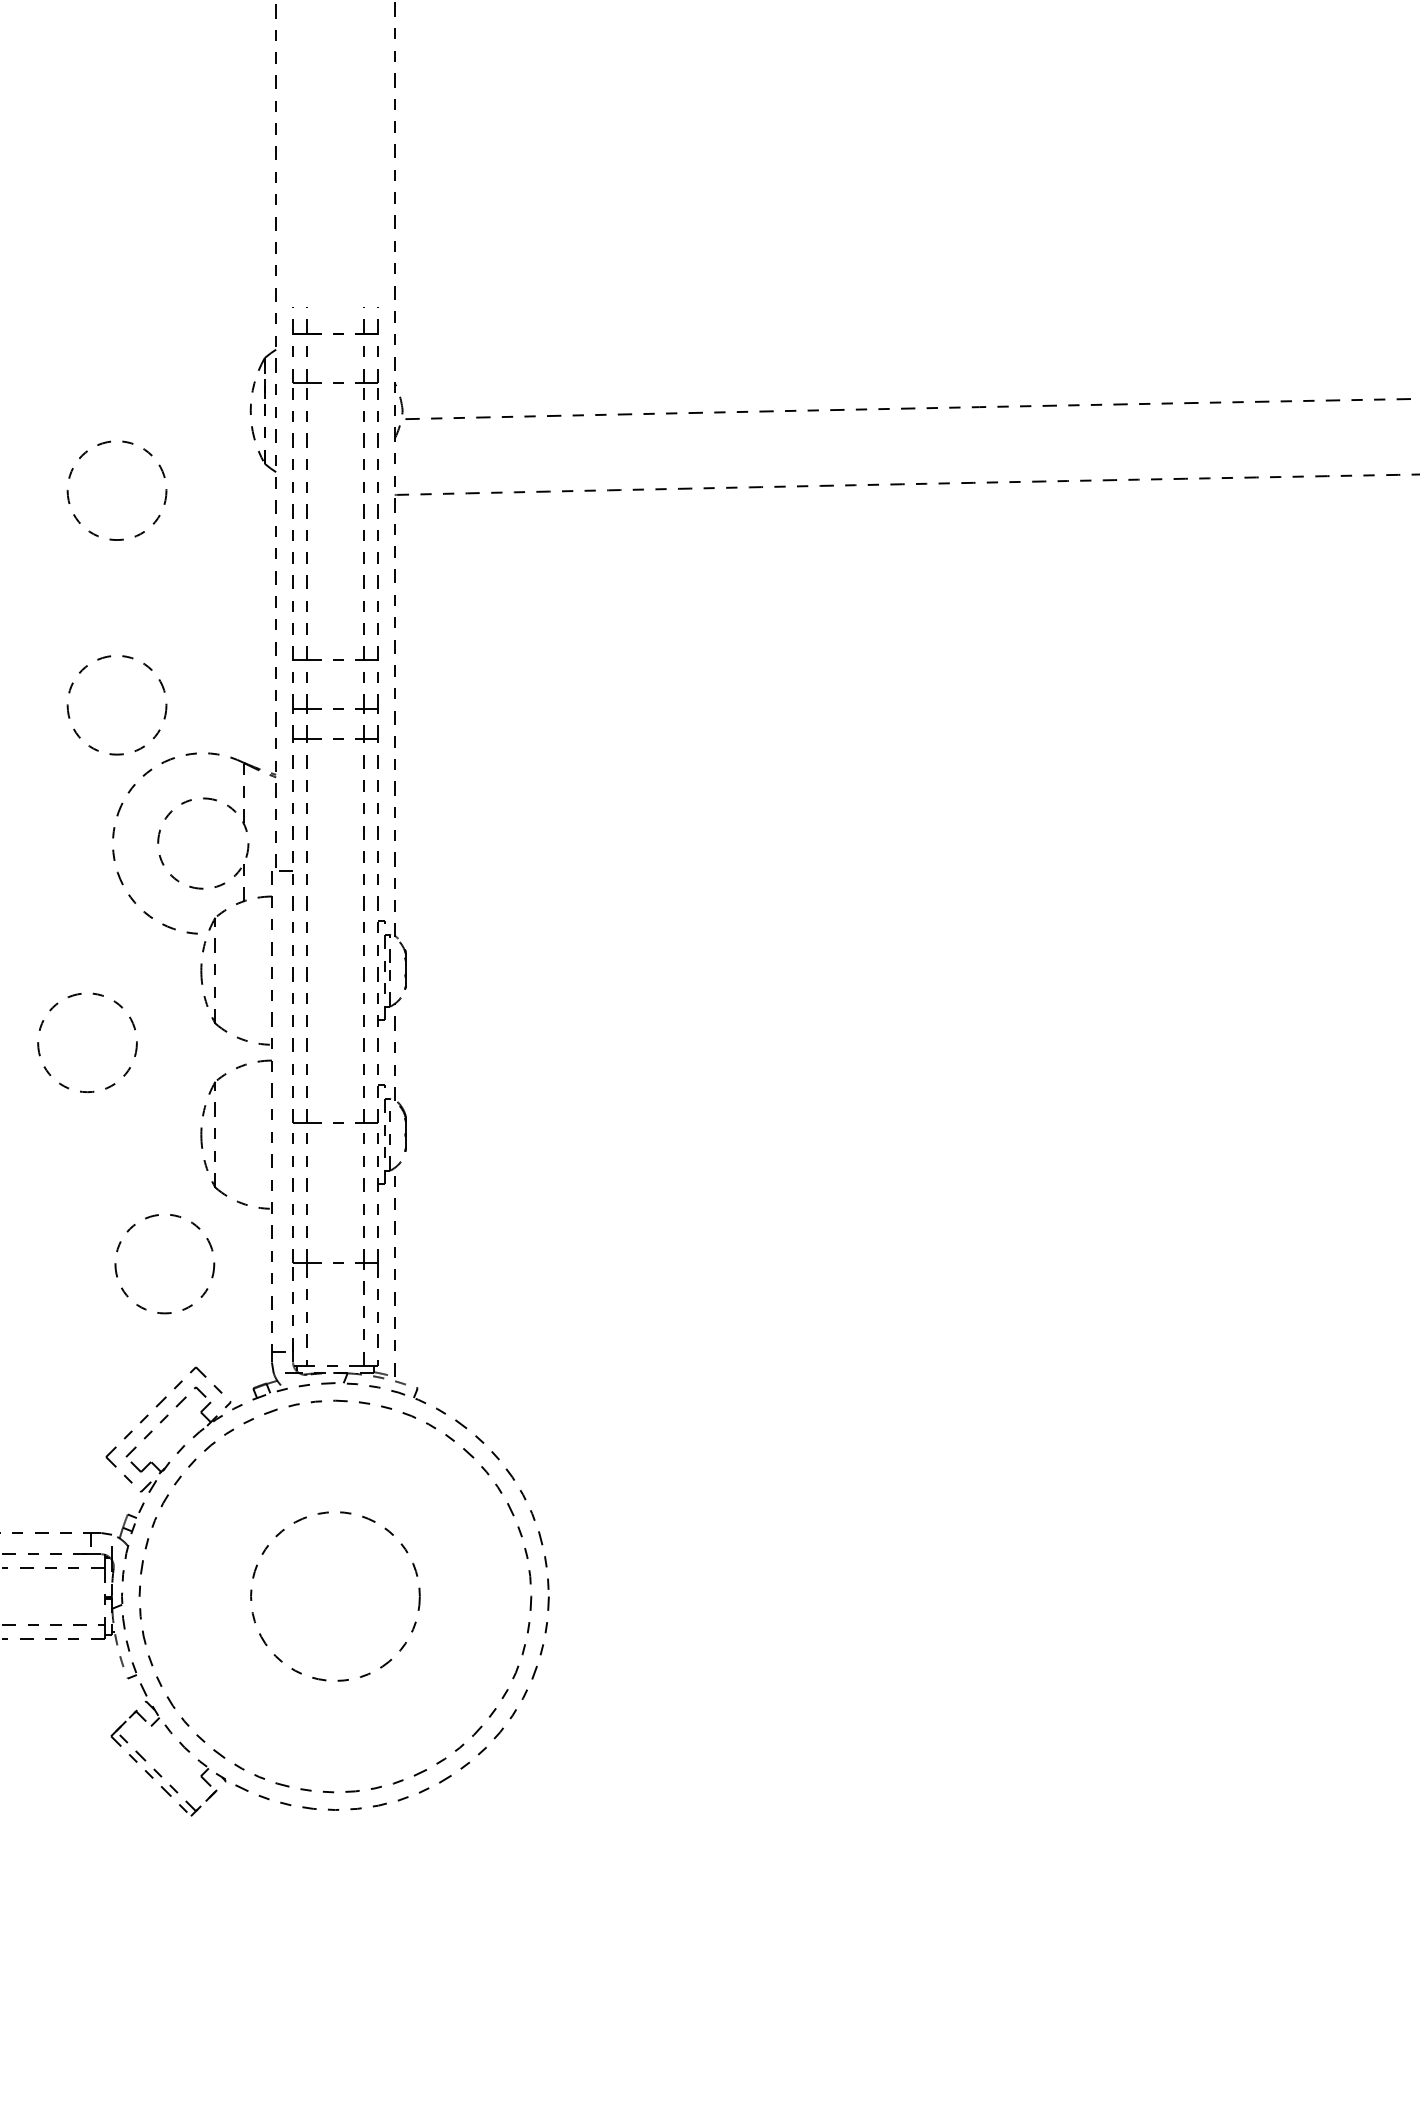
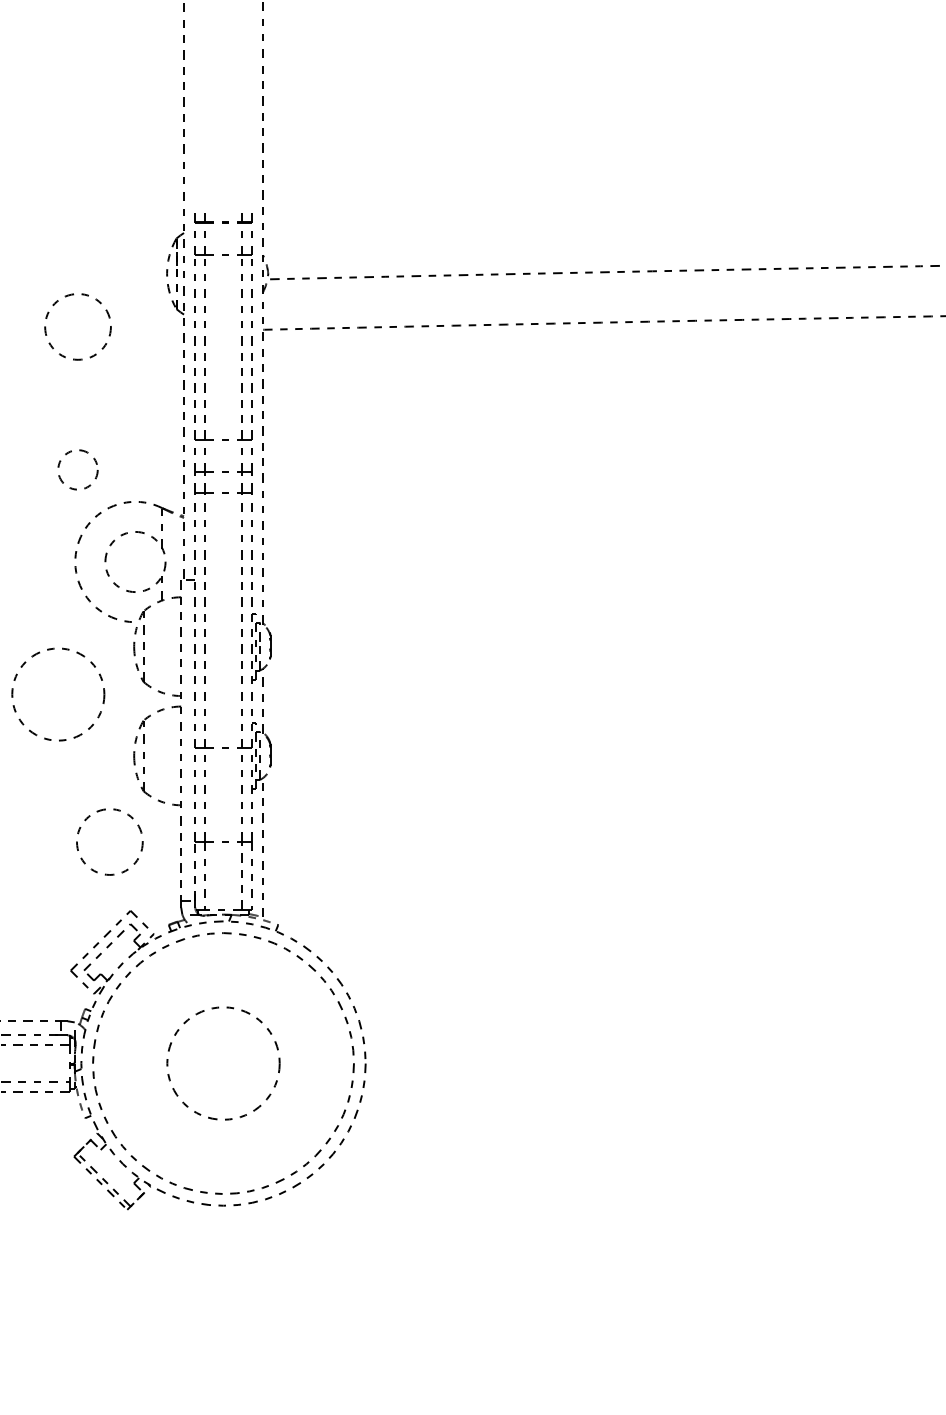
circle: (116, 704) -> (77, 469), size x0.6
circle: (87, 1042) -> (58, 694), size x1.4

